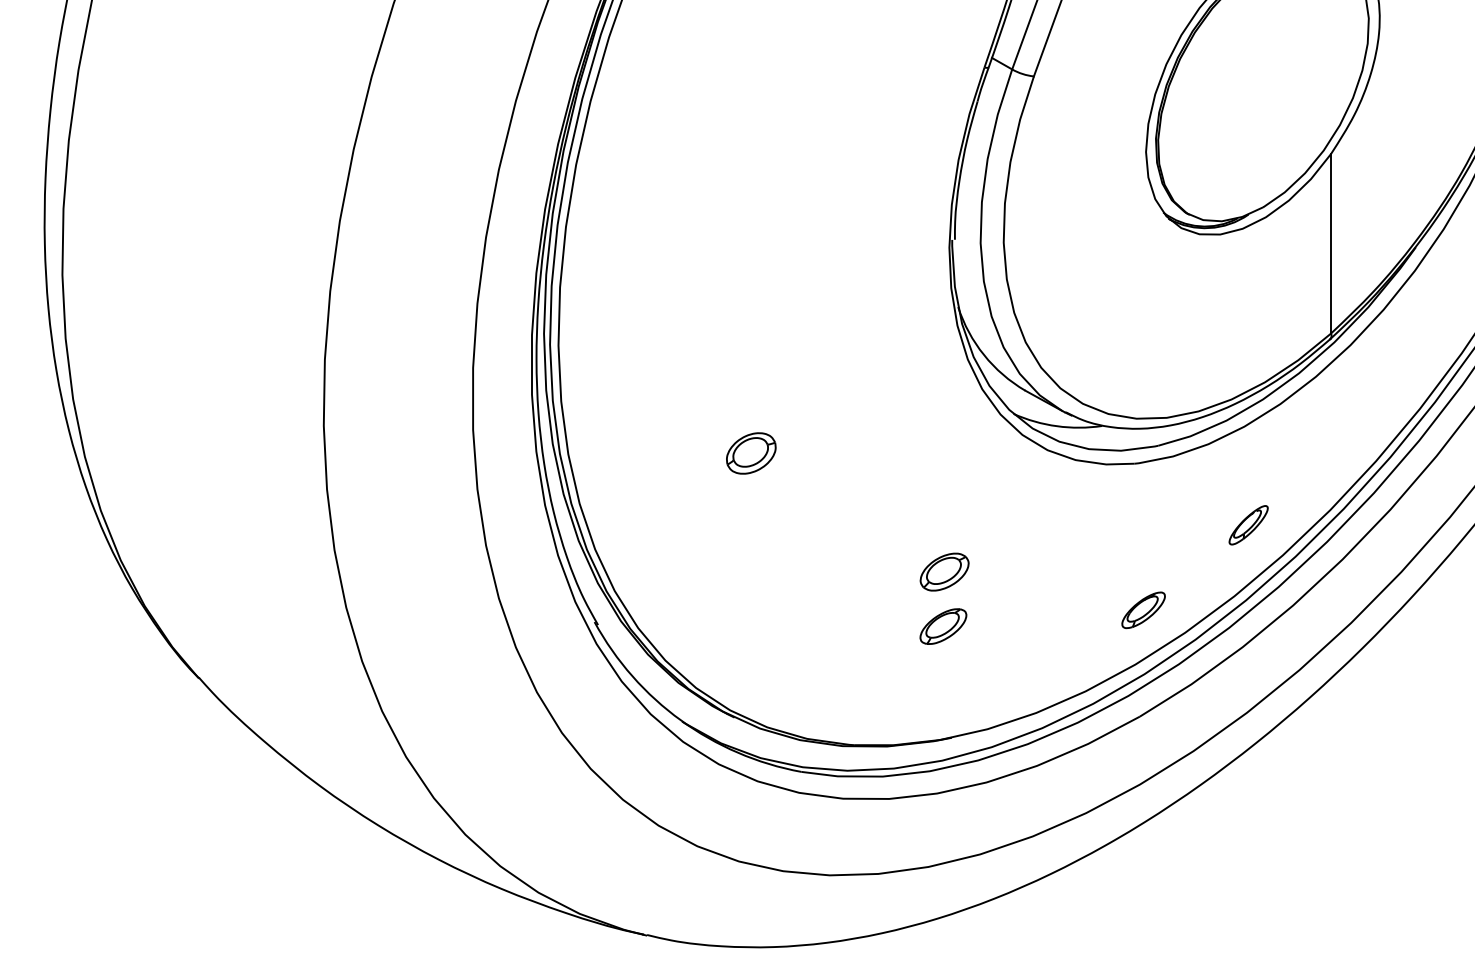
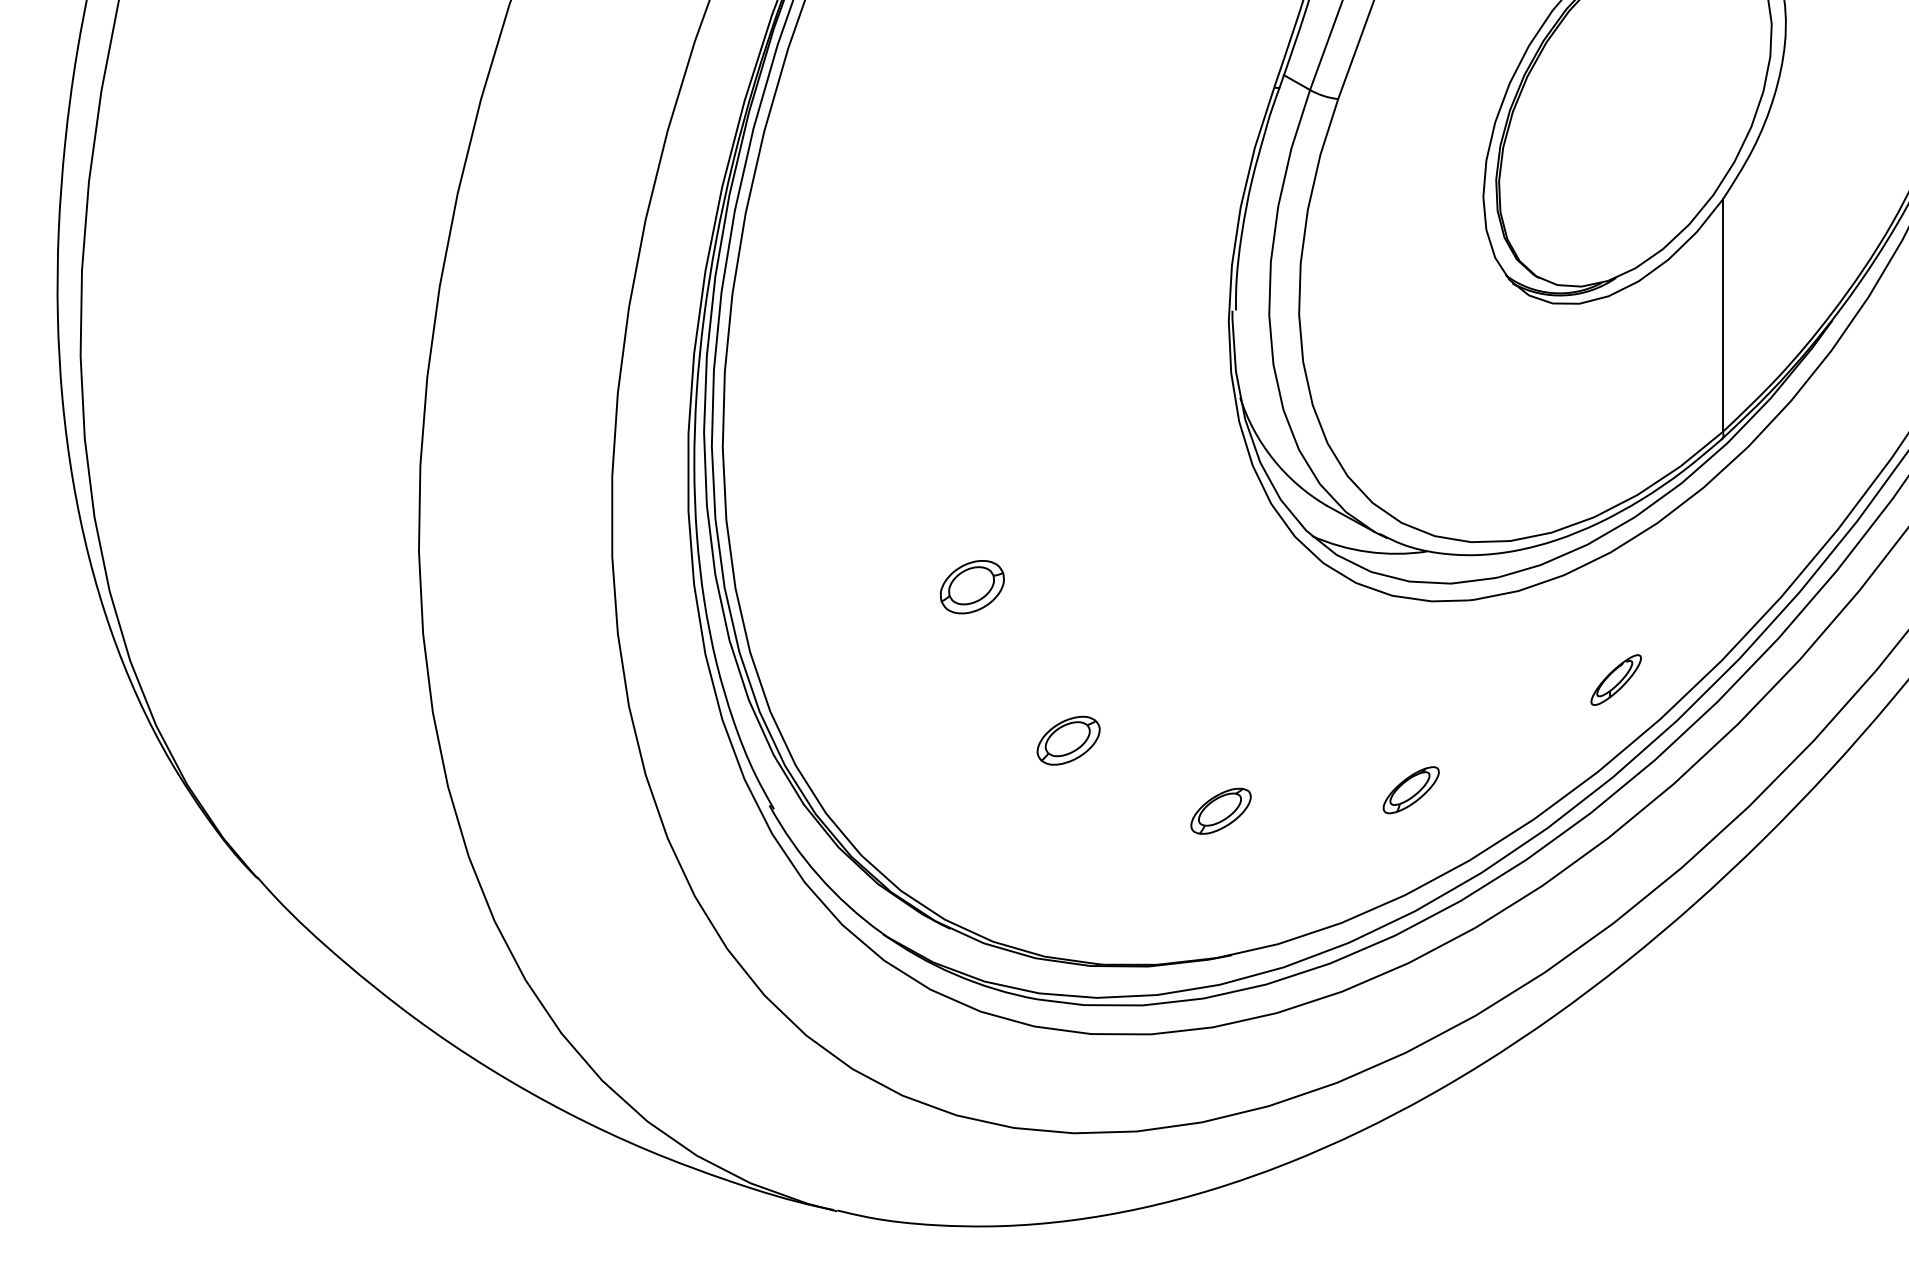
part: (944, 571) -> (1068, 740), moved
part: (1143, 610) -> (1410, 790), moved

